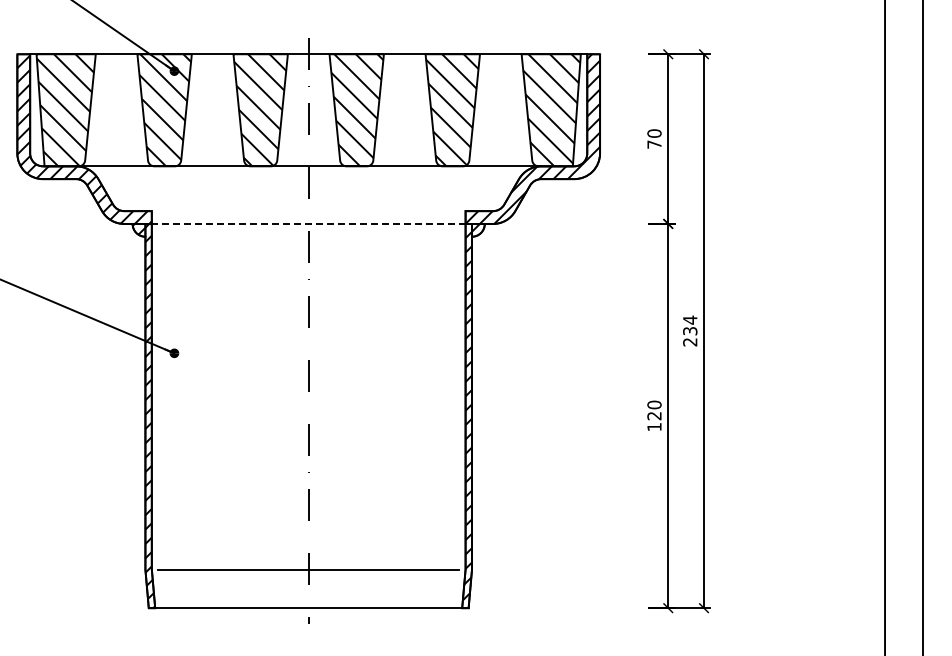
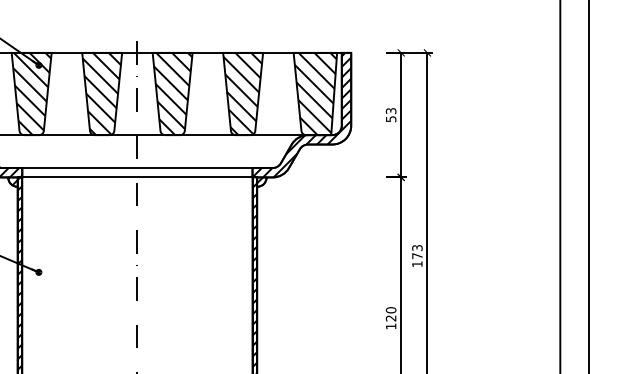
text: (654, 138) -> (391, 114), 70 -> 53
line: (308, 211) -> (137, 168), added
line: (308, 223) -> (137, 177), dashed -> solid
text: (690, 330) -> (417, 255), 234 -> 173

